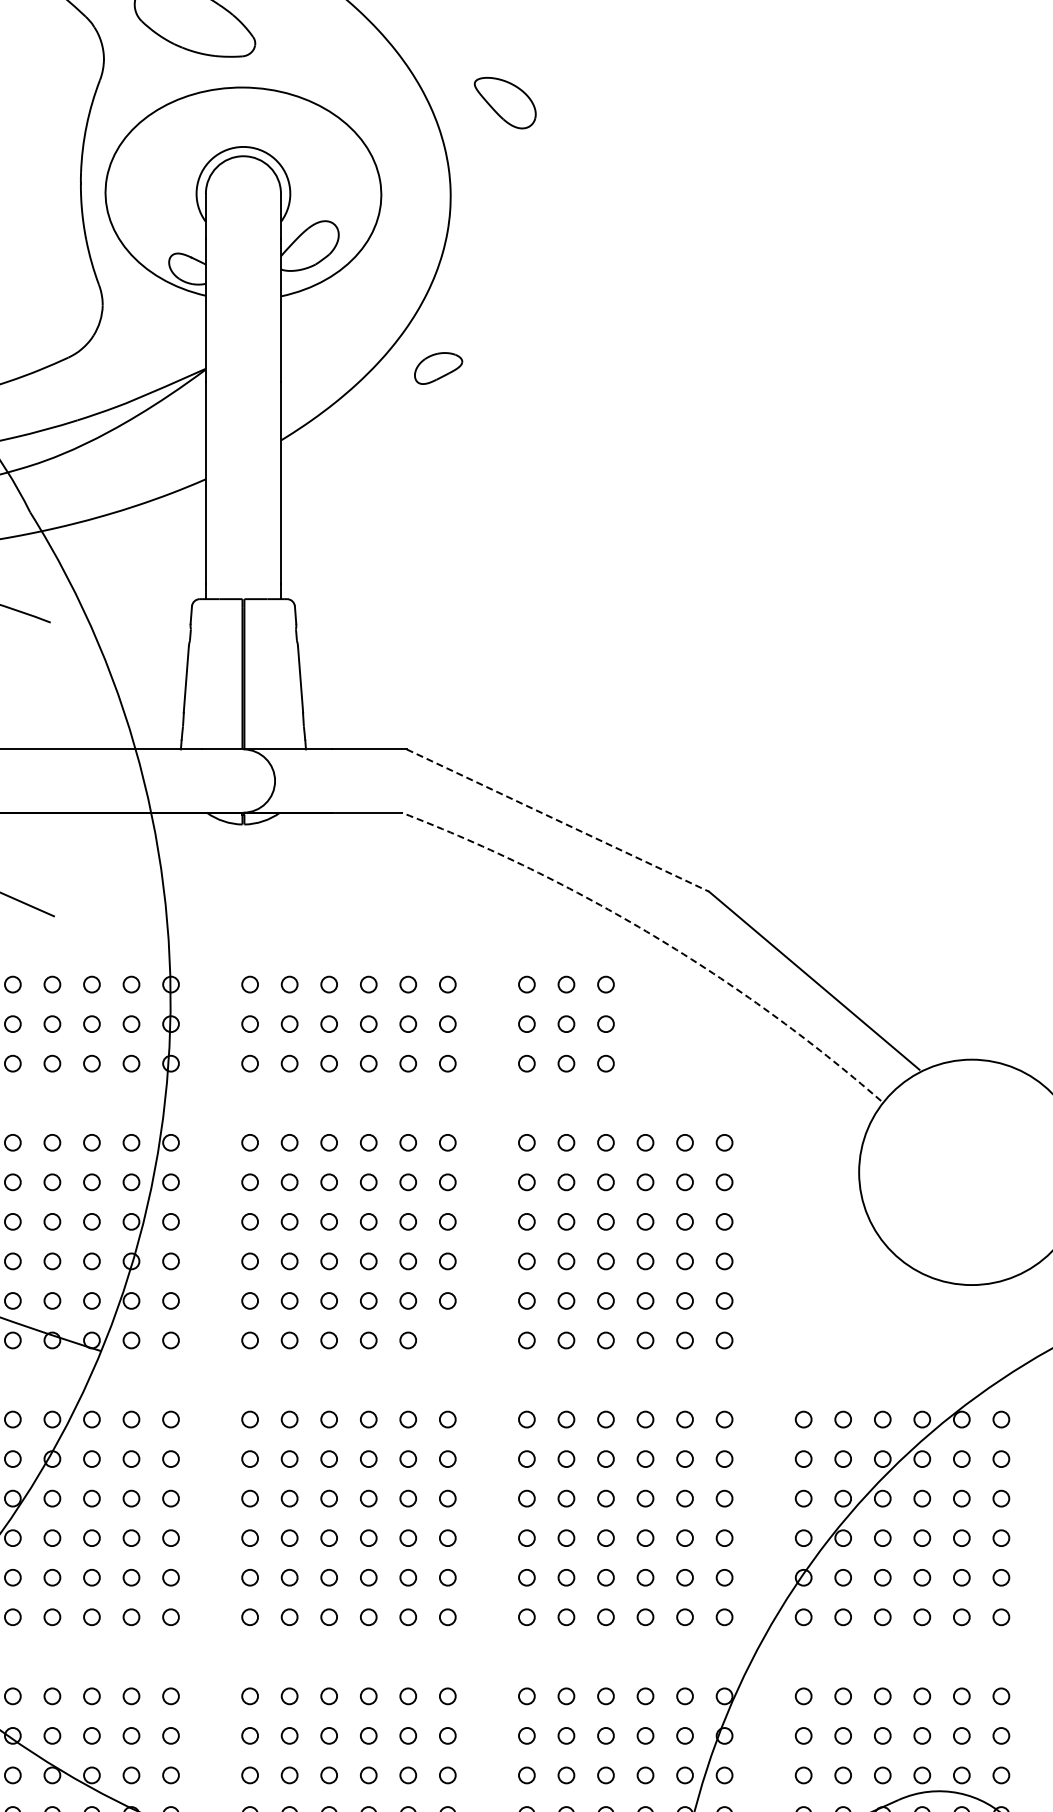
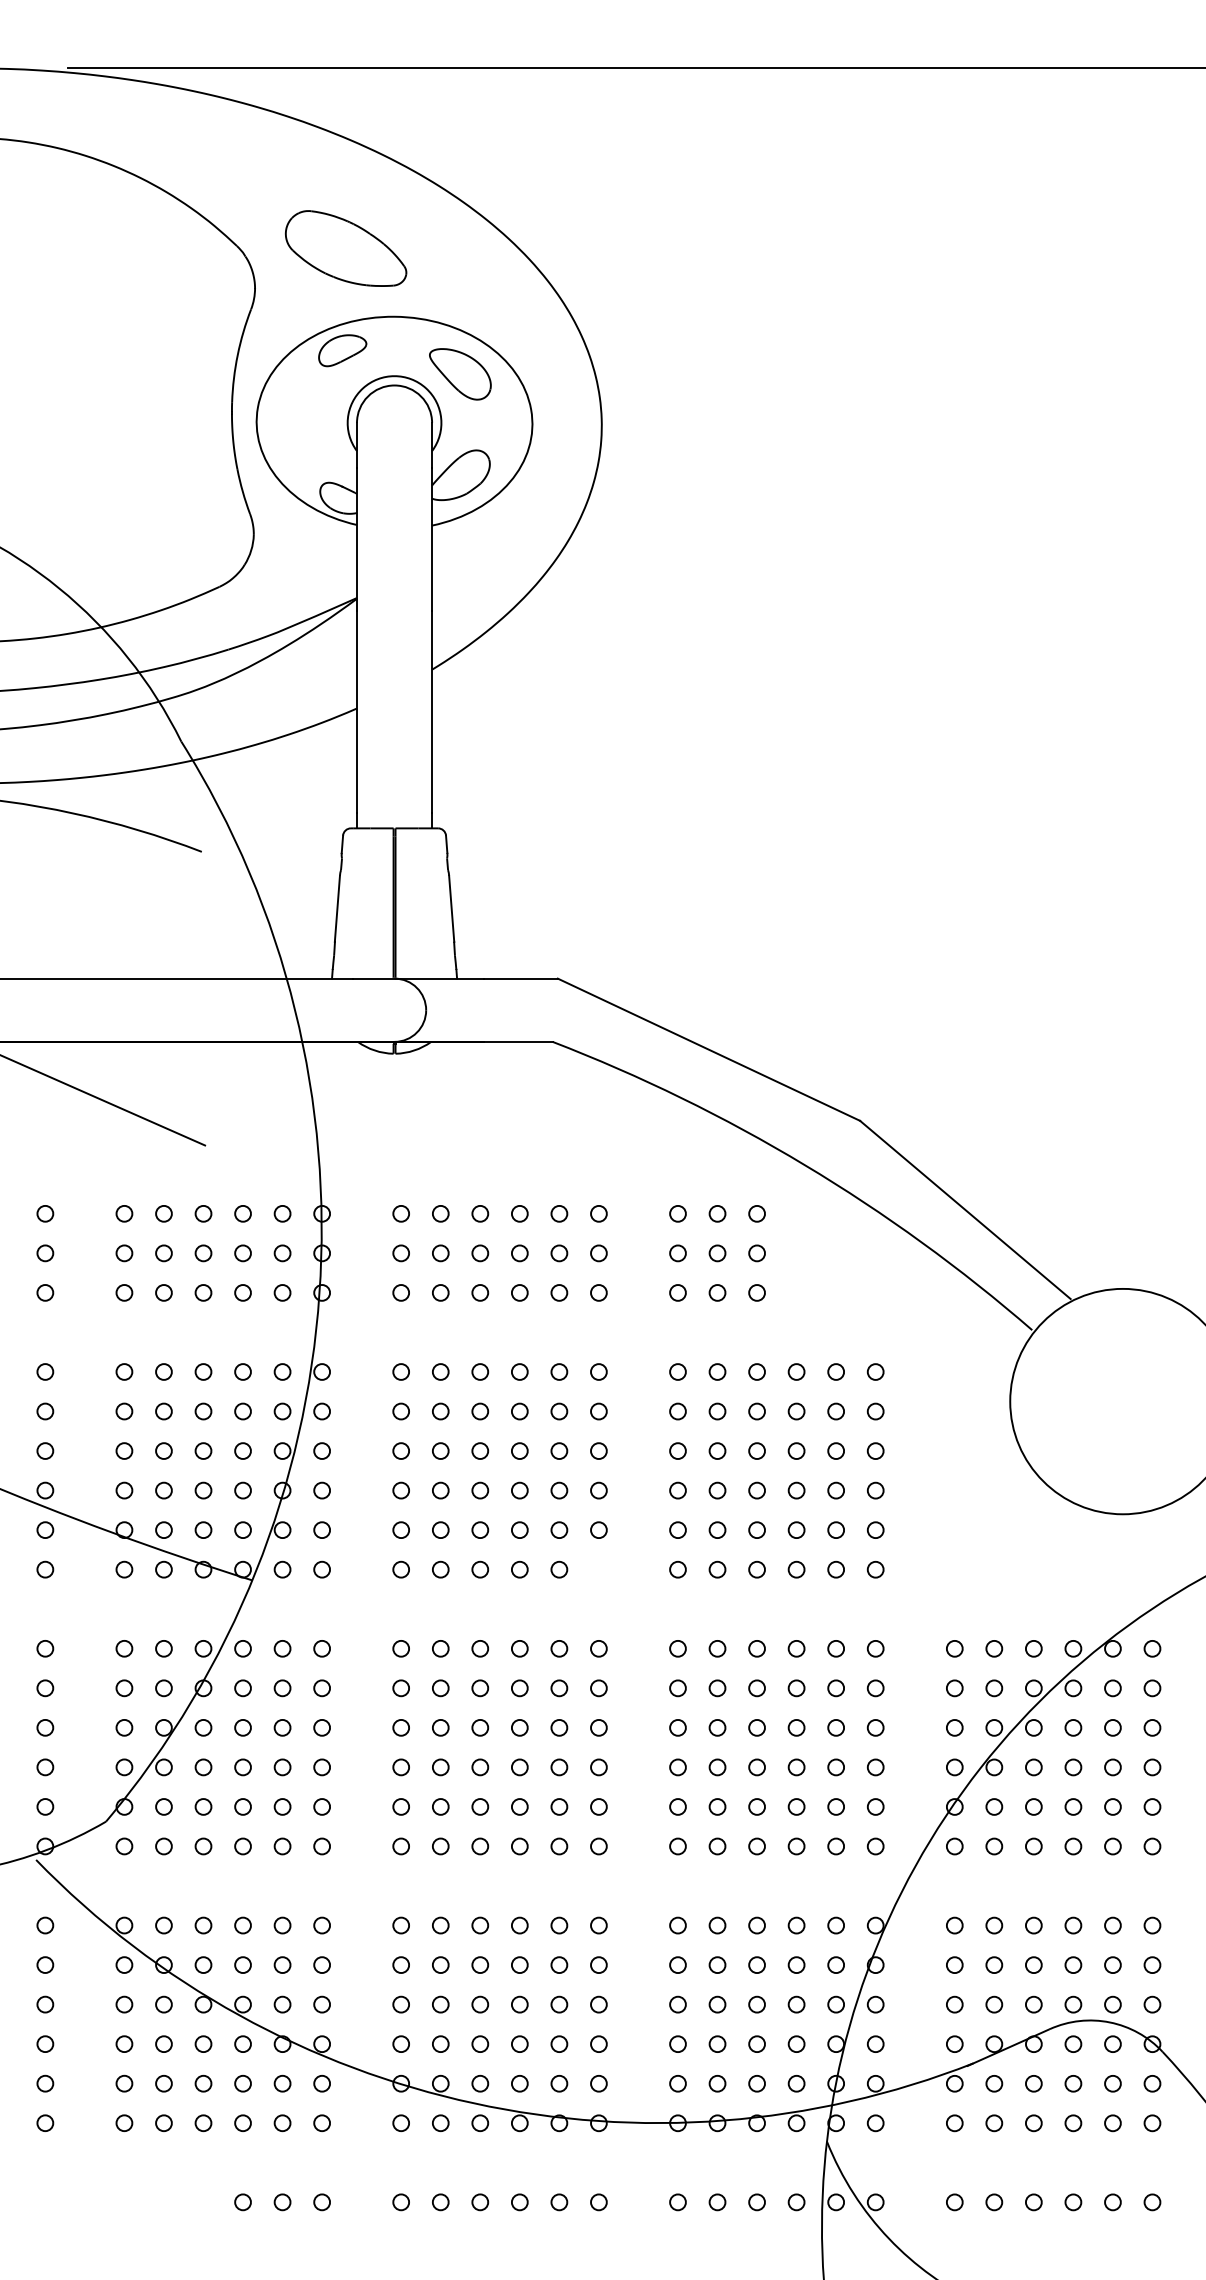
part: (505, 103) -> (460, 374), moved
part: (438, 368) -> (342, 350), moved
line: (558, 820) -> (709, 1049), dashed -> solid
arc: (654, 936) -> (805, 1165), dashed -> solid

